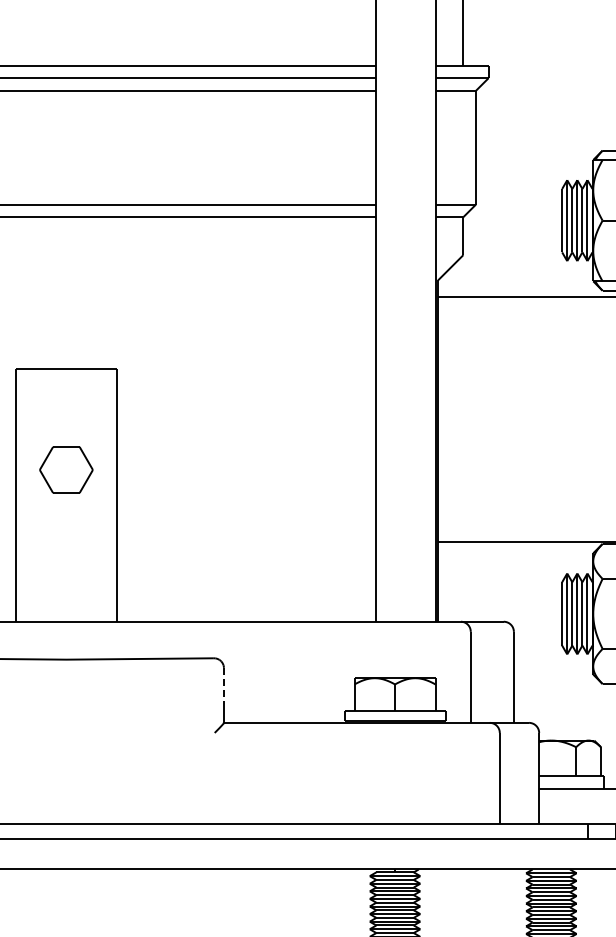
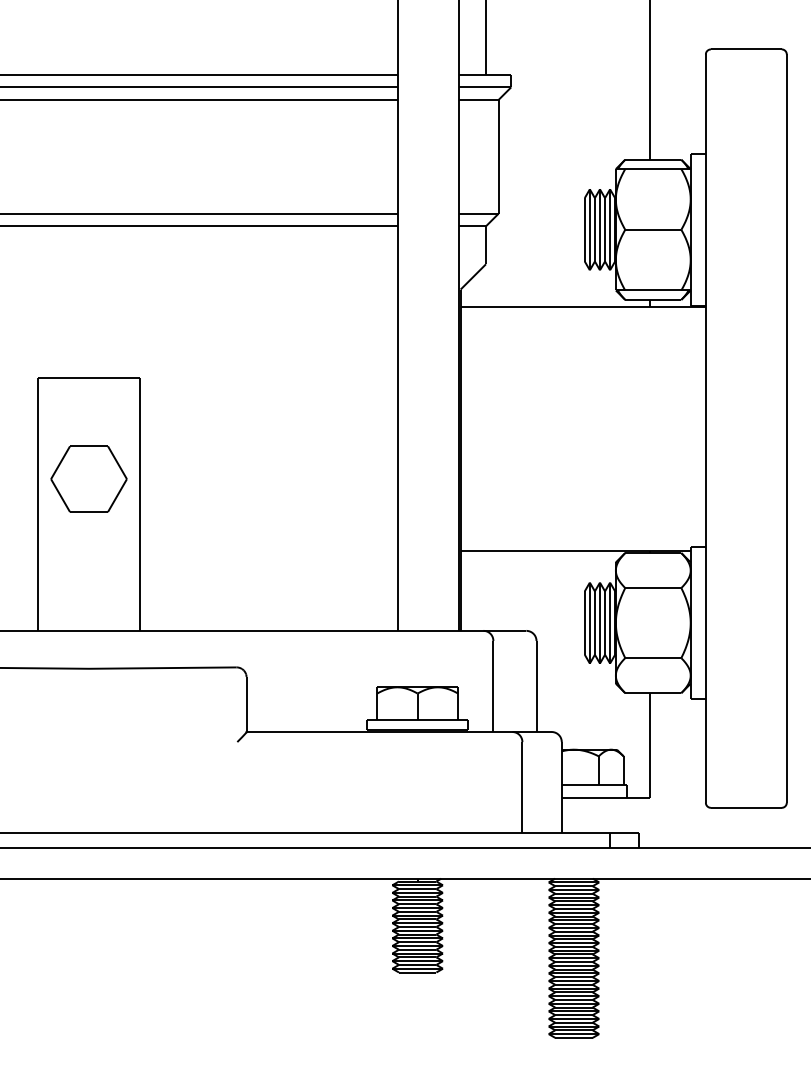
part: (65, 469) -> (88, 478), size x1.43
line: (223, 687) -> (246, 696), dashed -> solid

